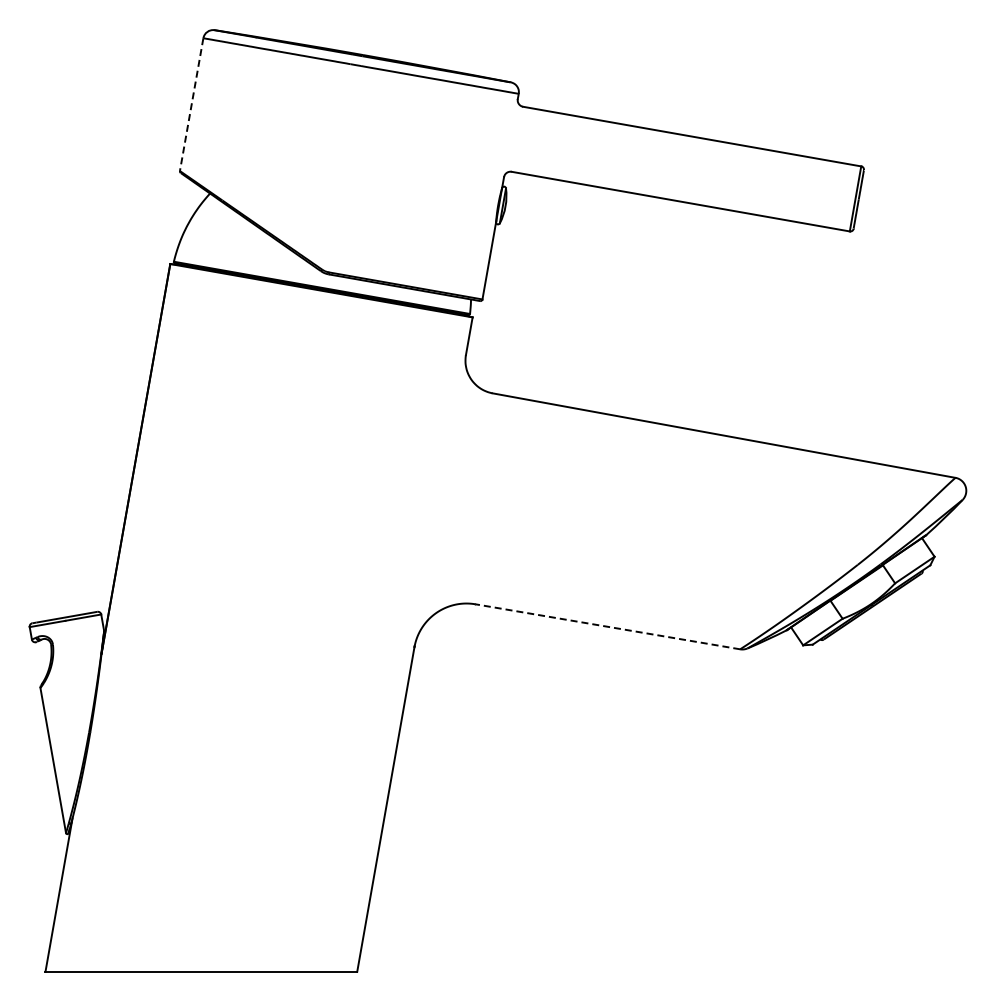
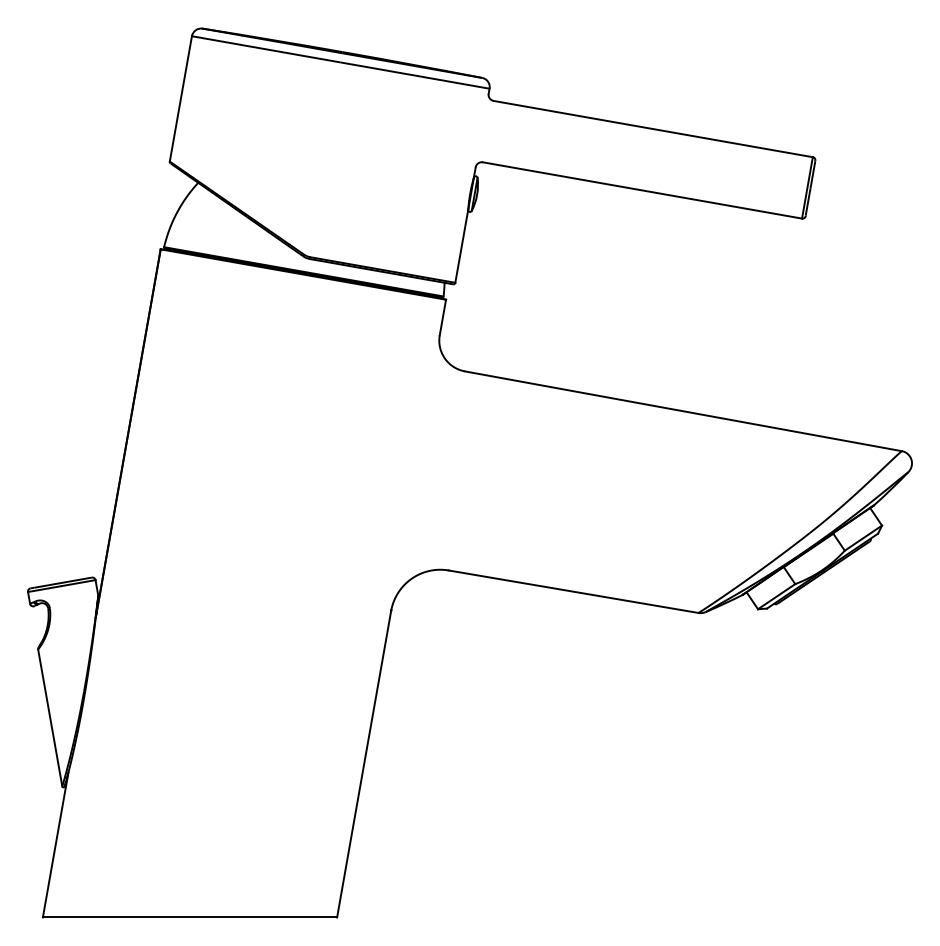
line: (191, 105) -> (180, 99), dashed -> solid
line: (607, 626) -> (573, 591), dashed -> solid

